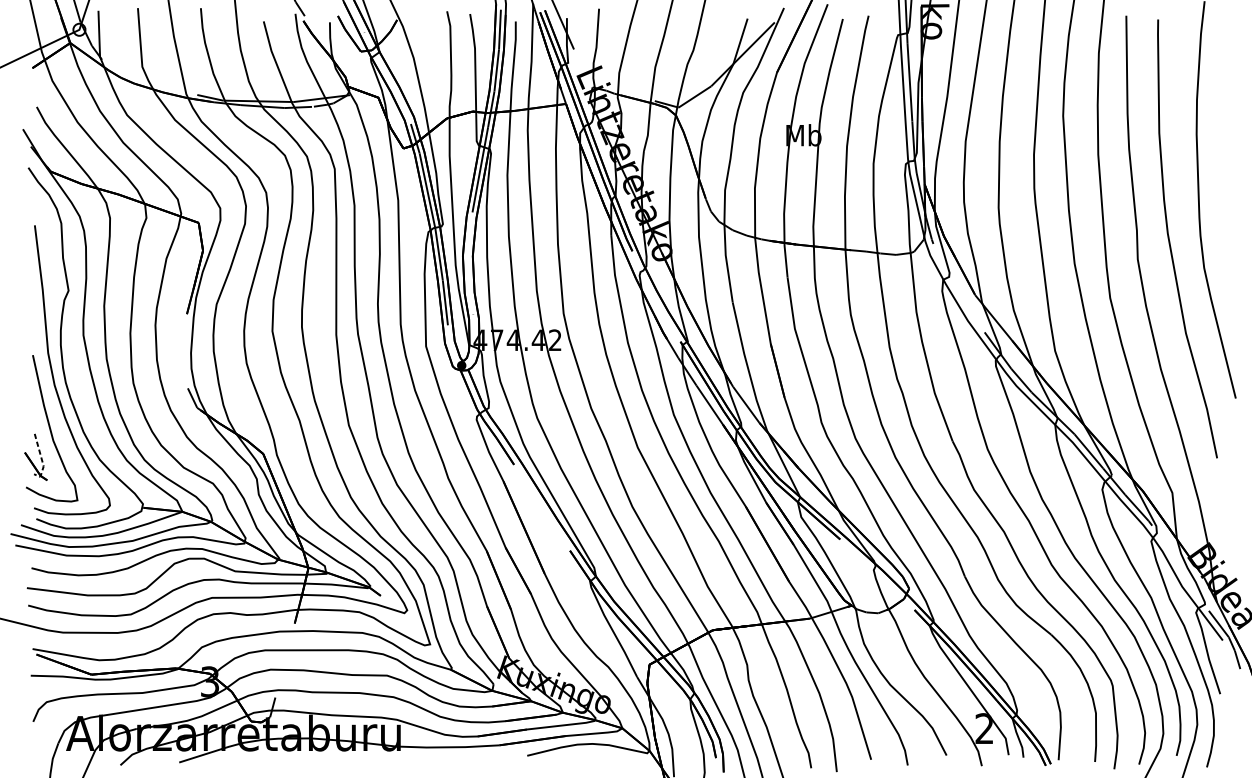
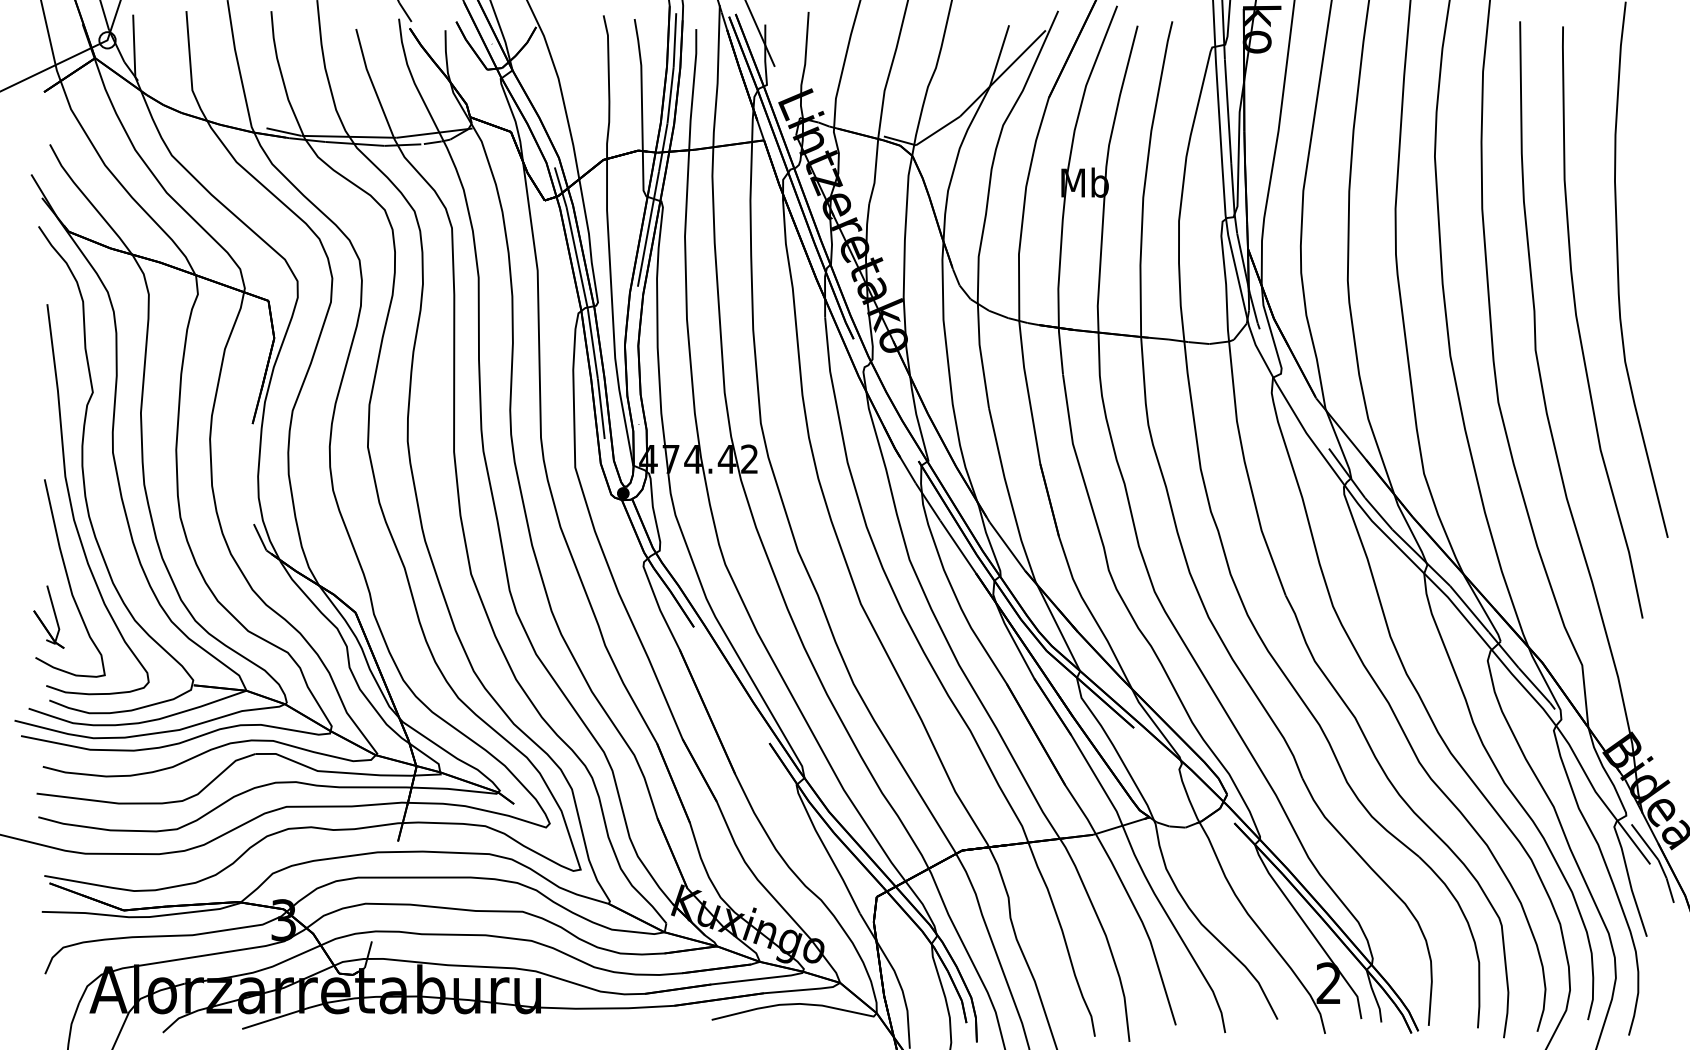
line: (41, 459) -> (56, 620), dashed -> solid

